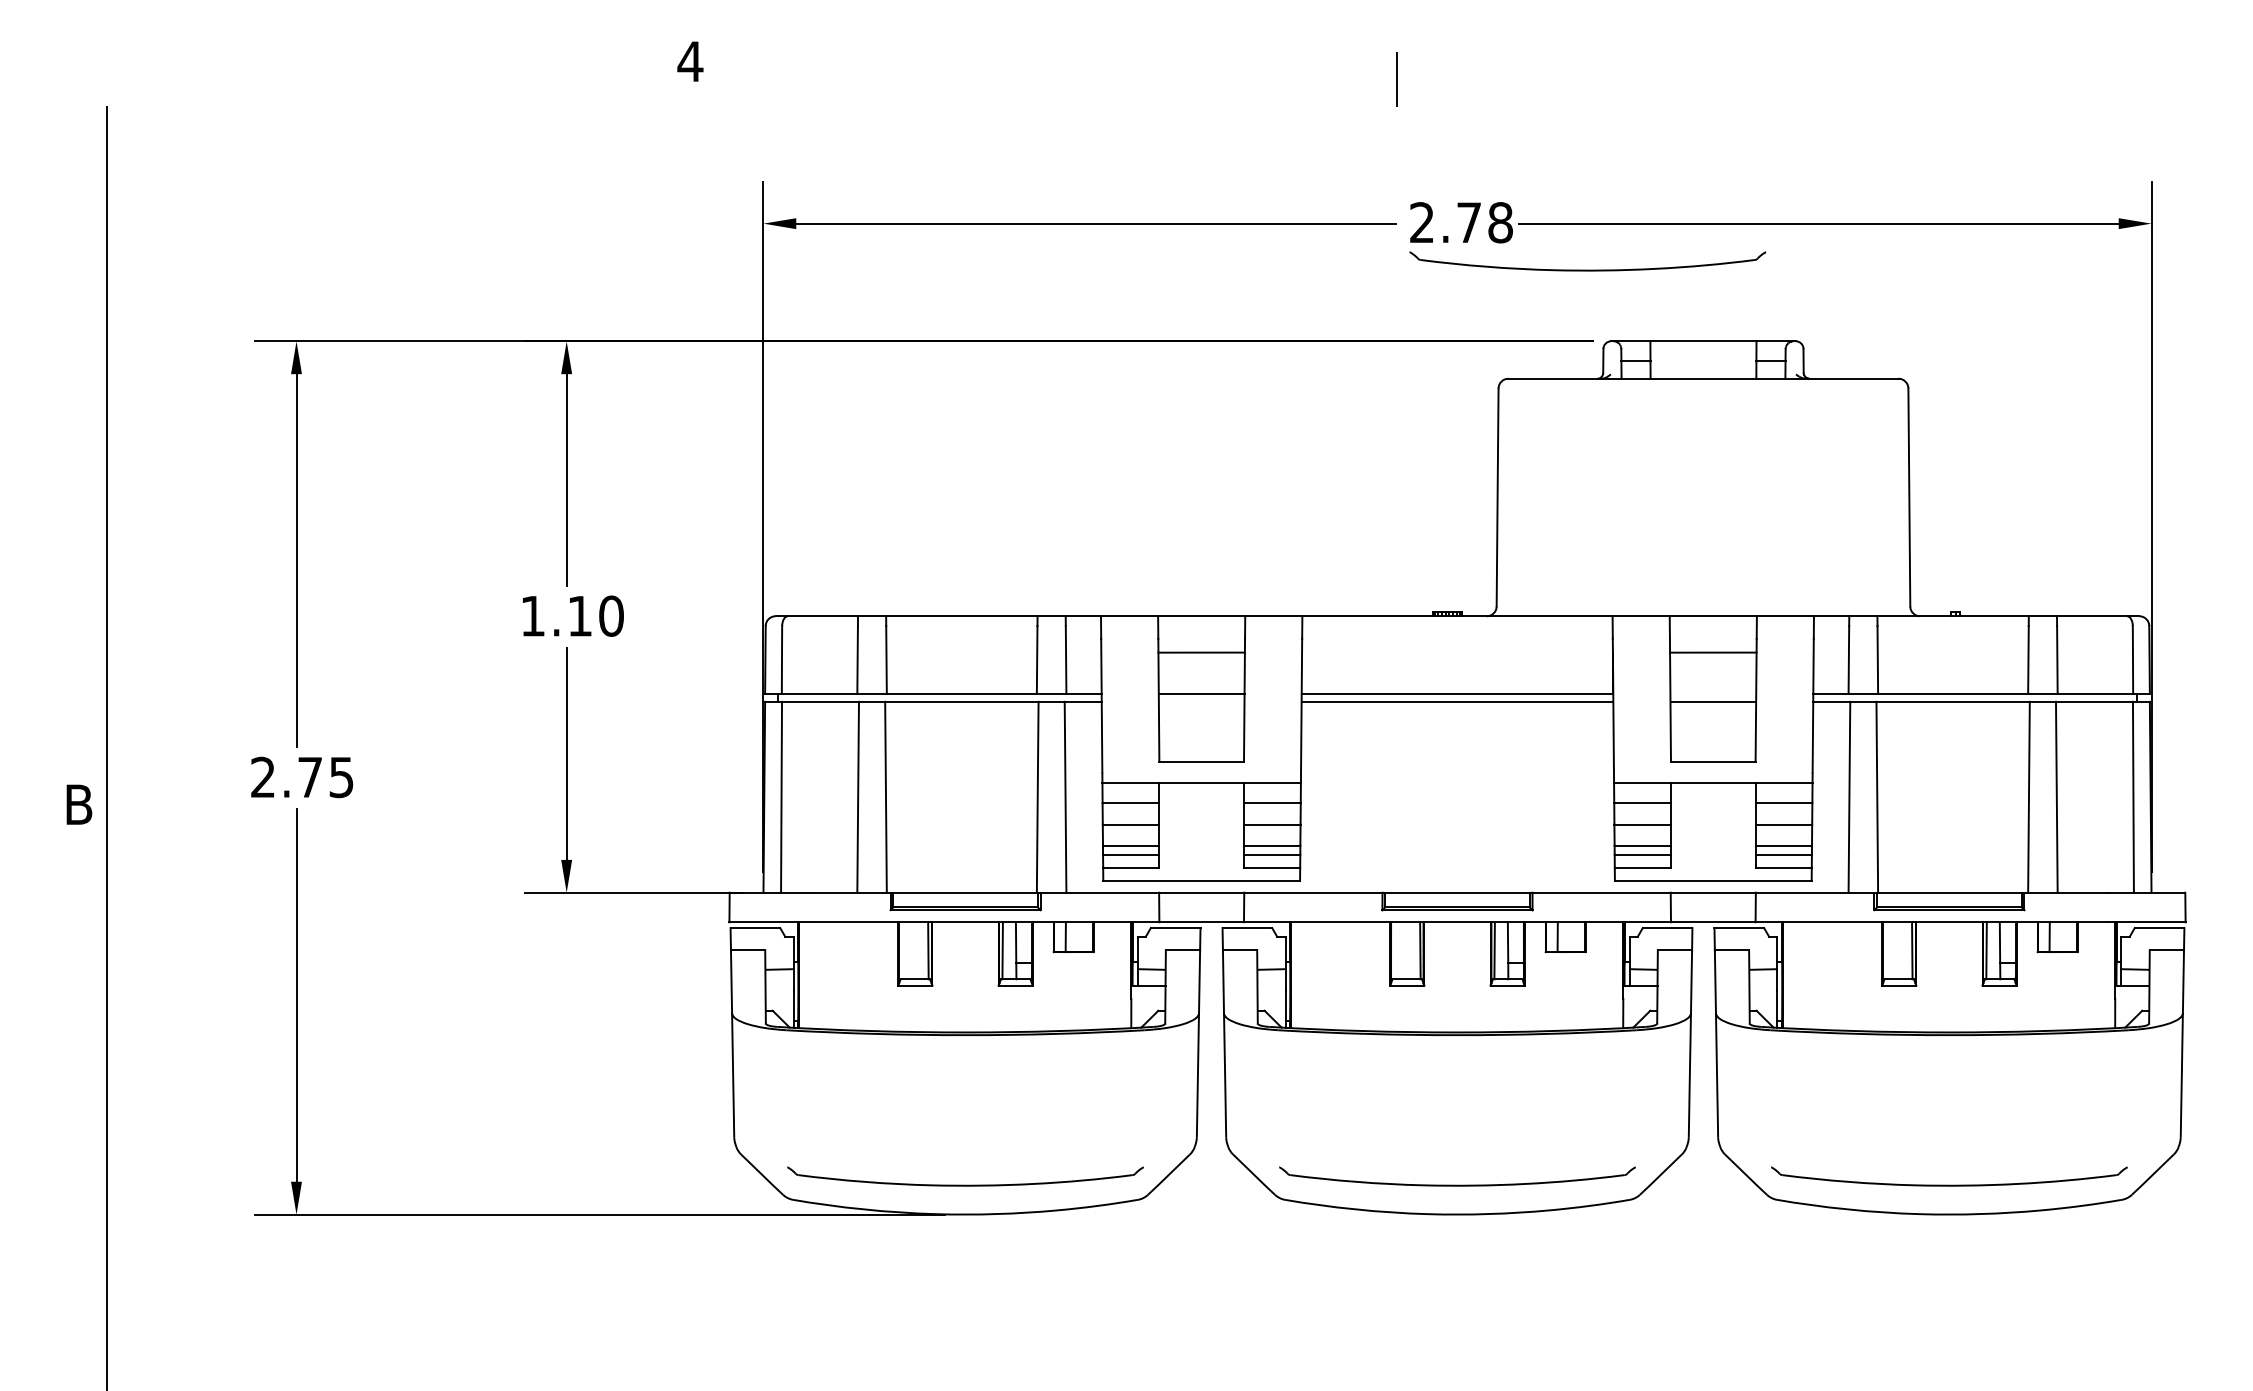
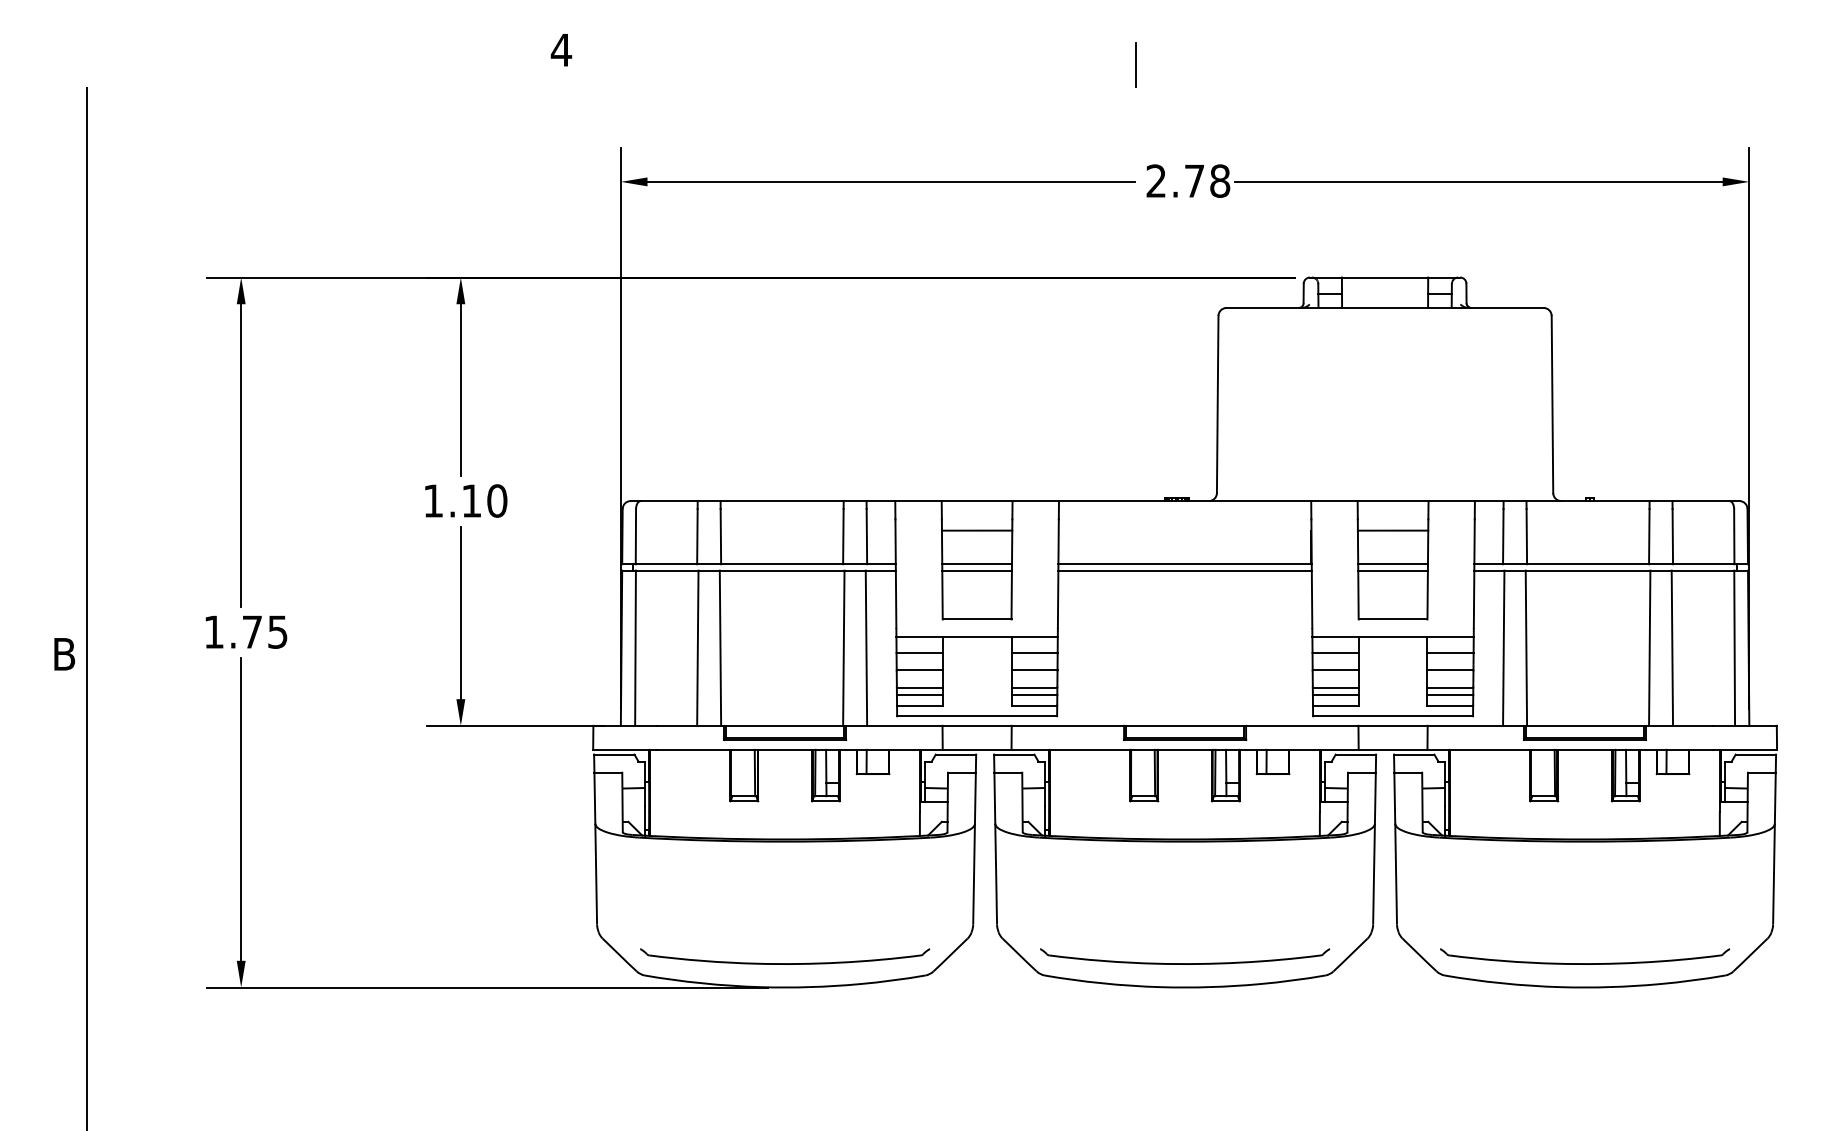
part: (1588, 269) -> (1291, 219), removed
line: (1712, 694) -> (1392, 564), added
line: (1200, 701) -> (976, 570), added
text: (262, 776) -> (213, 631), 2.75 -> 1.75

